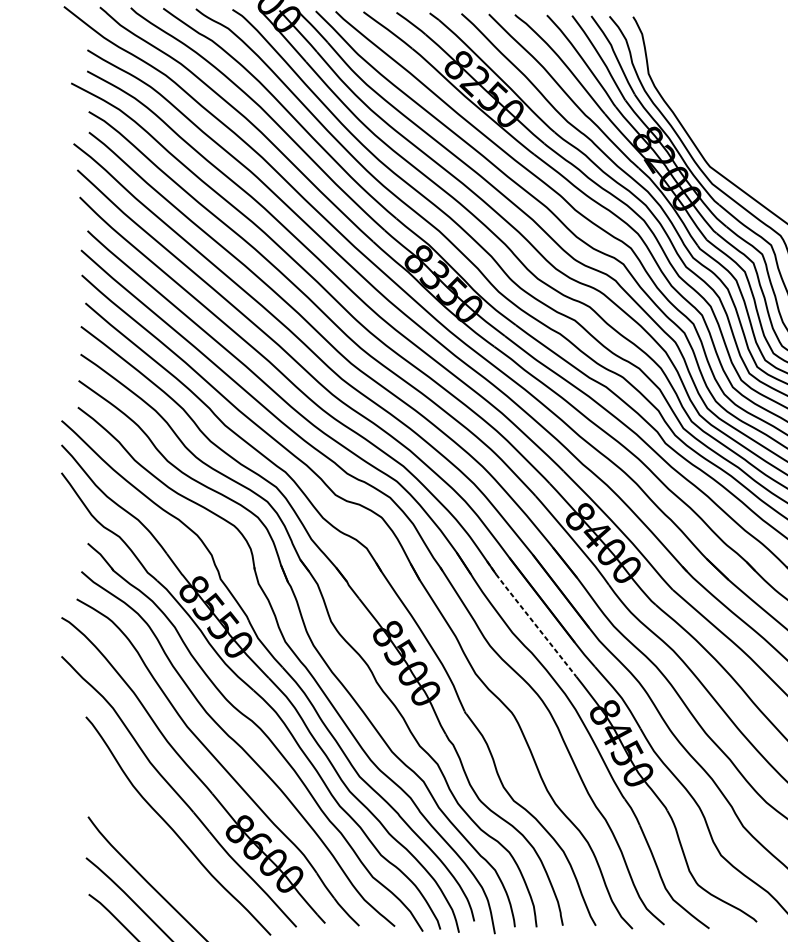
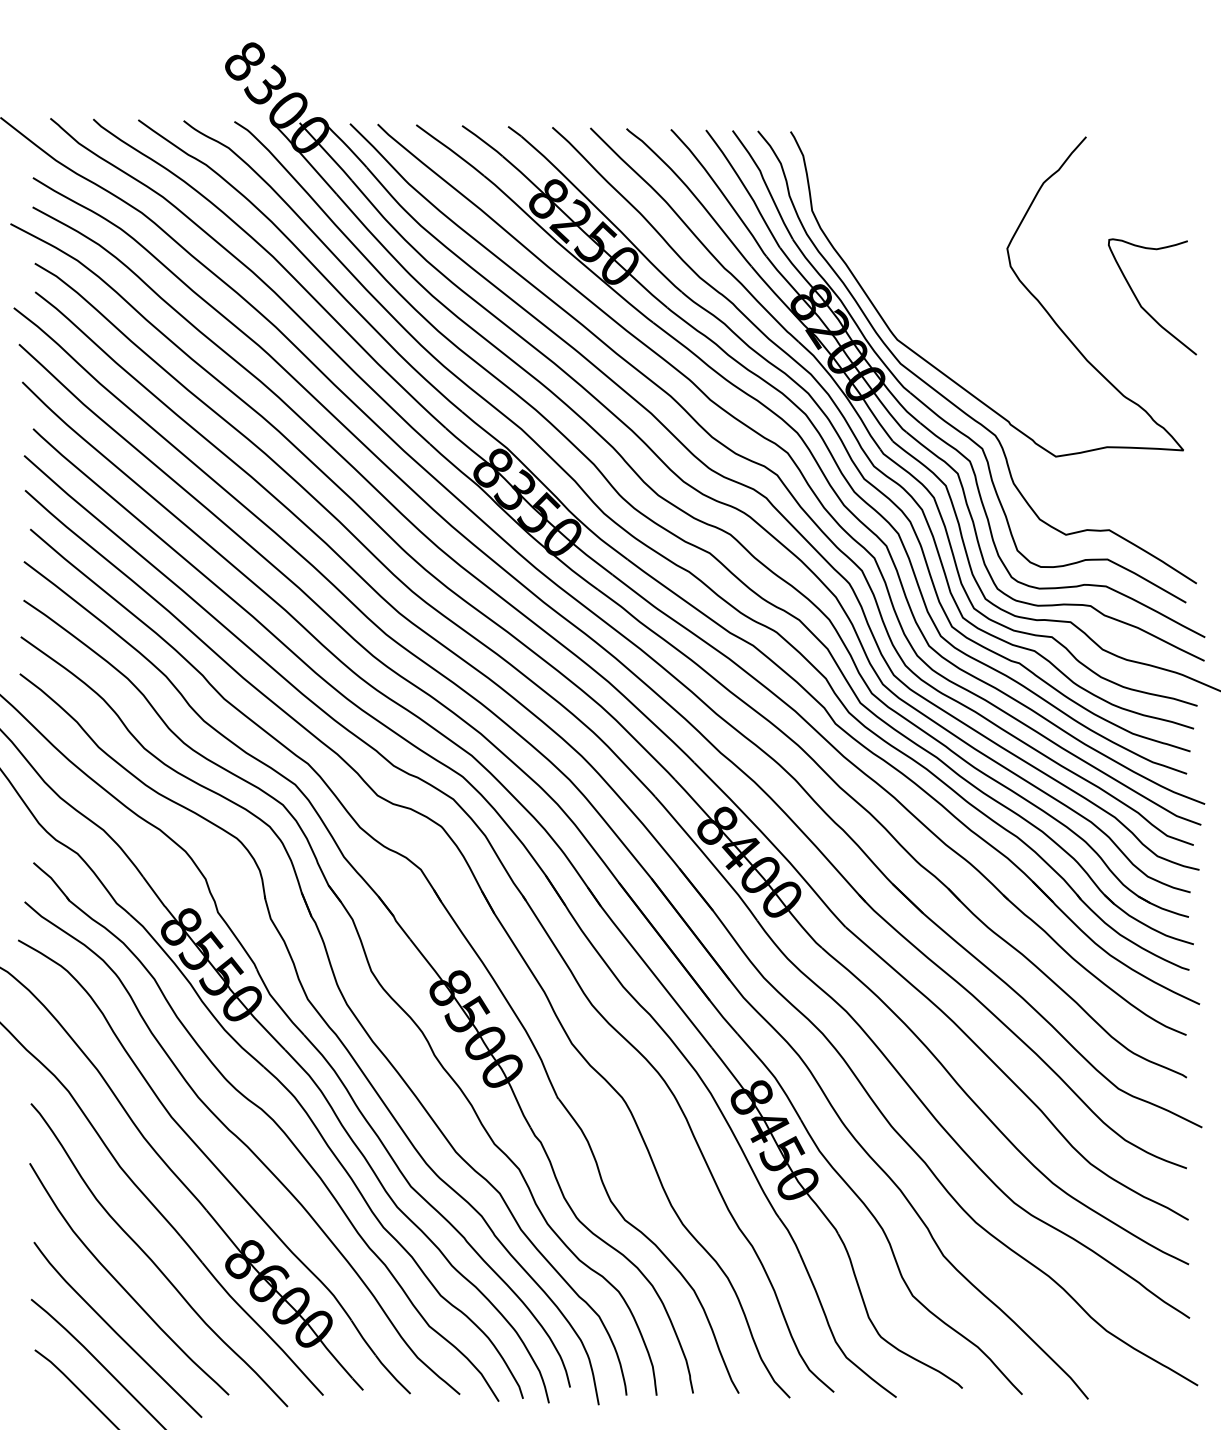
line: (530, 618) -> (648, 967), dashed -> solid
curve: (151, 847) -> (122, 1285), added

